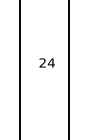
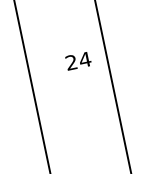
text: (46, 62) -> (77, 60), moved

